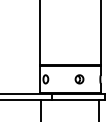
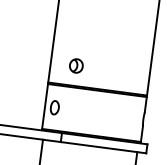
part: (79, 79) -> (76, 66), moved

